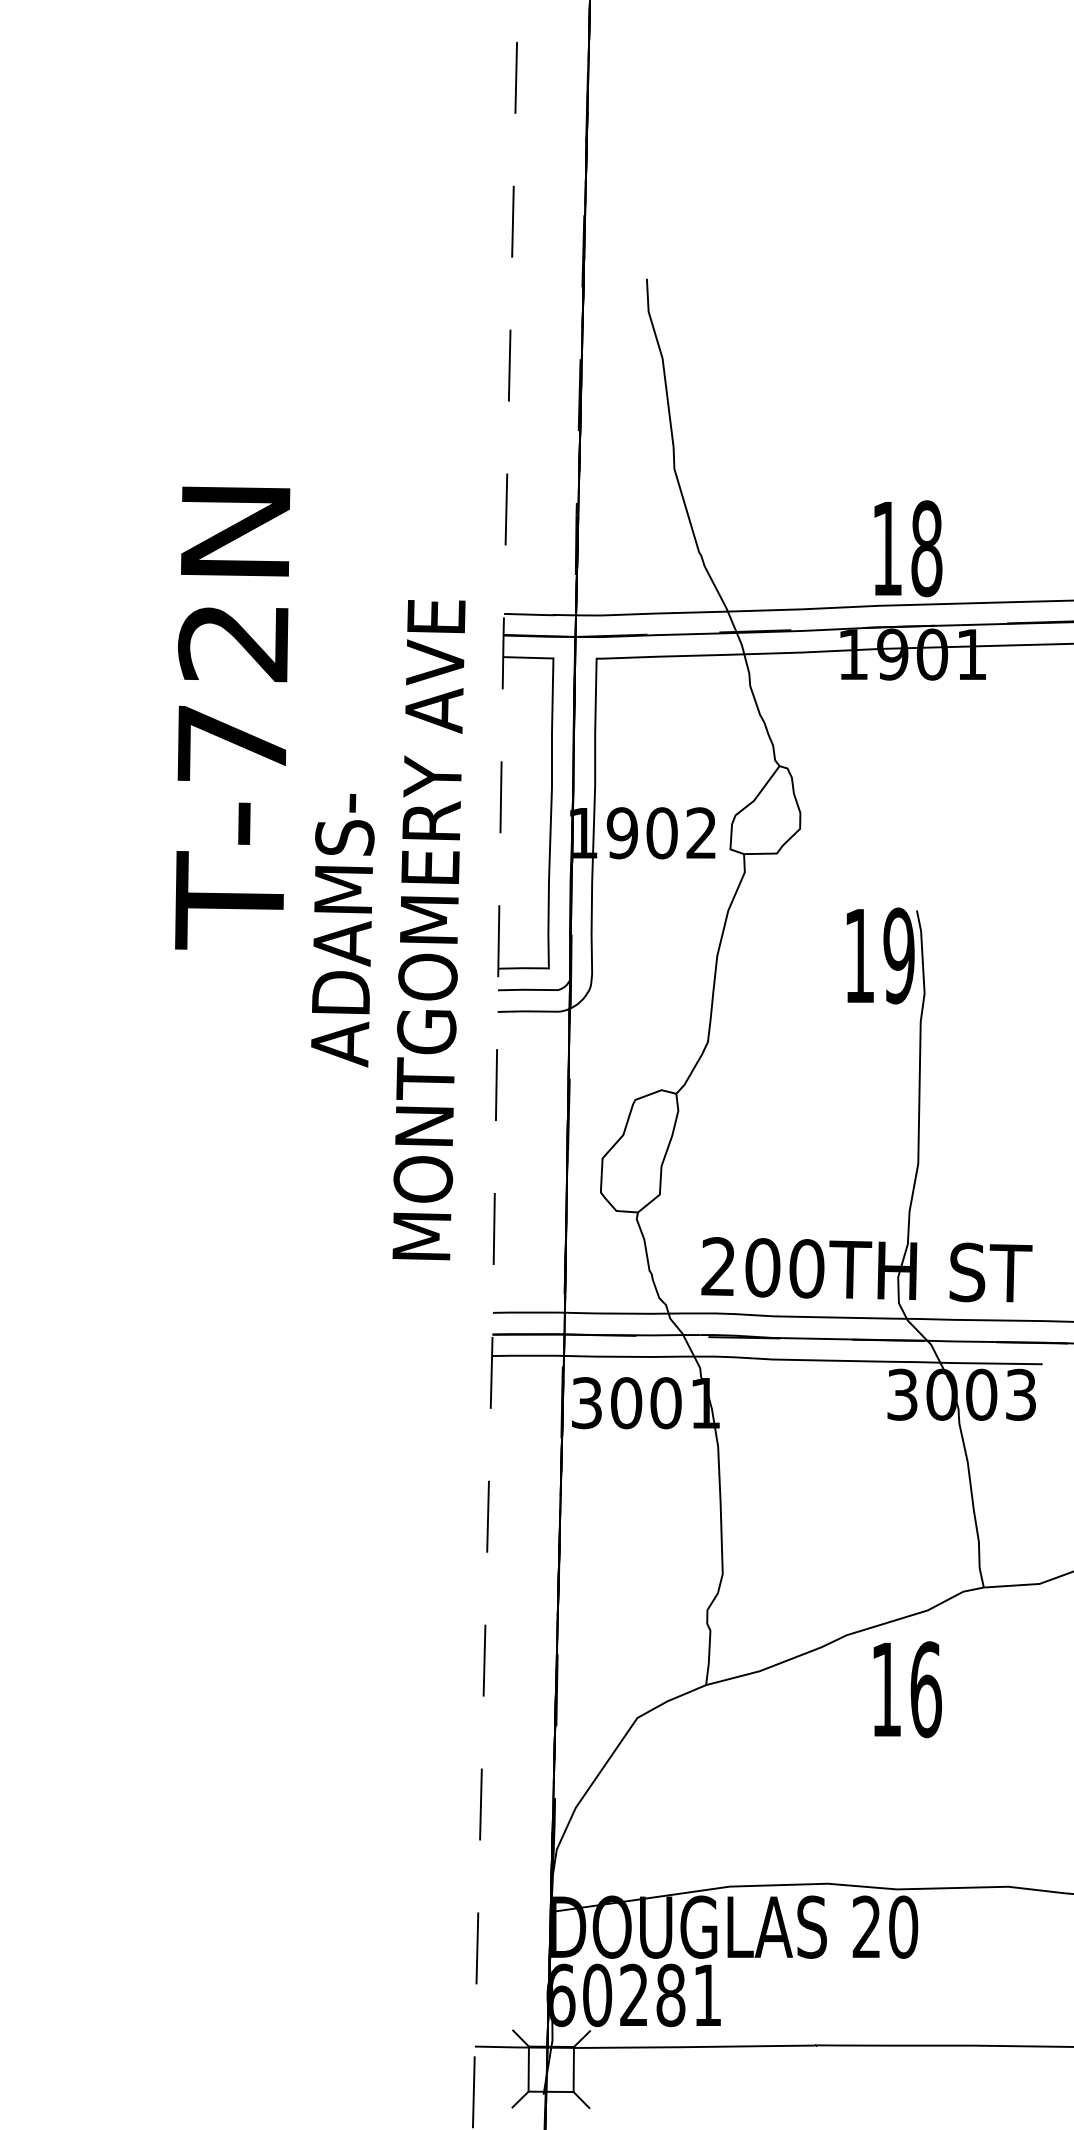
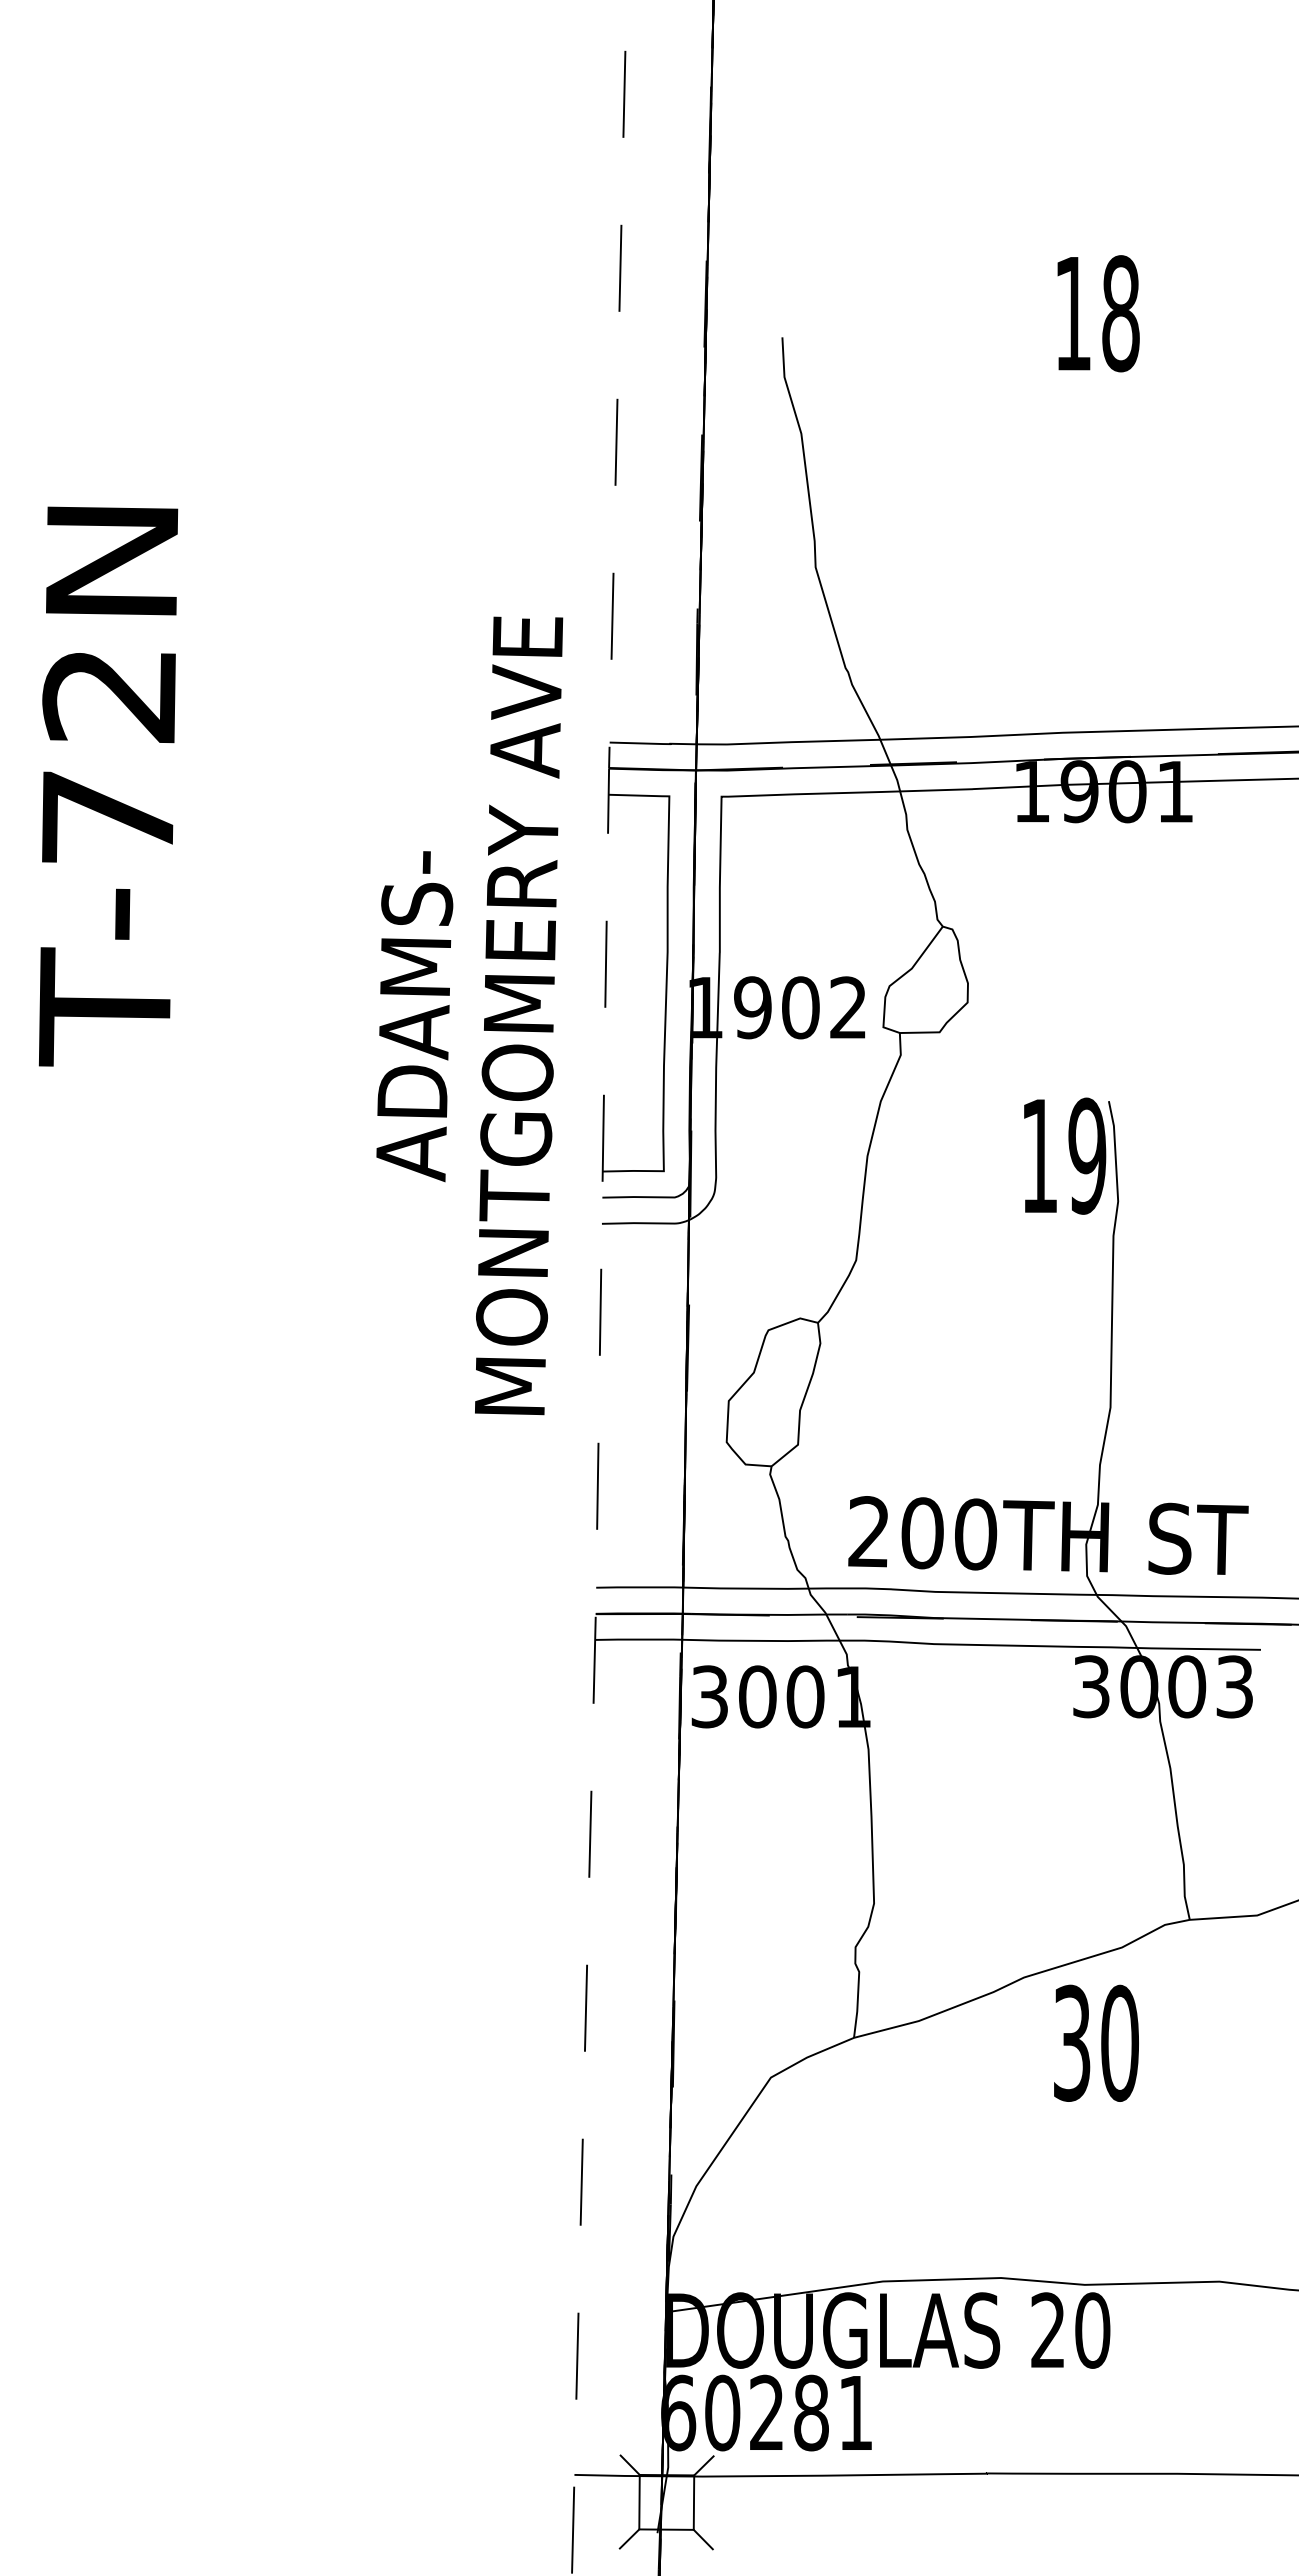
text: (908, 548) -> (1098, 313), moved
text: (232, 718) -> (108, 786), moved
text: (388, 929) -> (469, 1015), moved
text: (906, 1688) -> (1096, 2042), 16 -> 30

